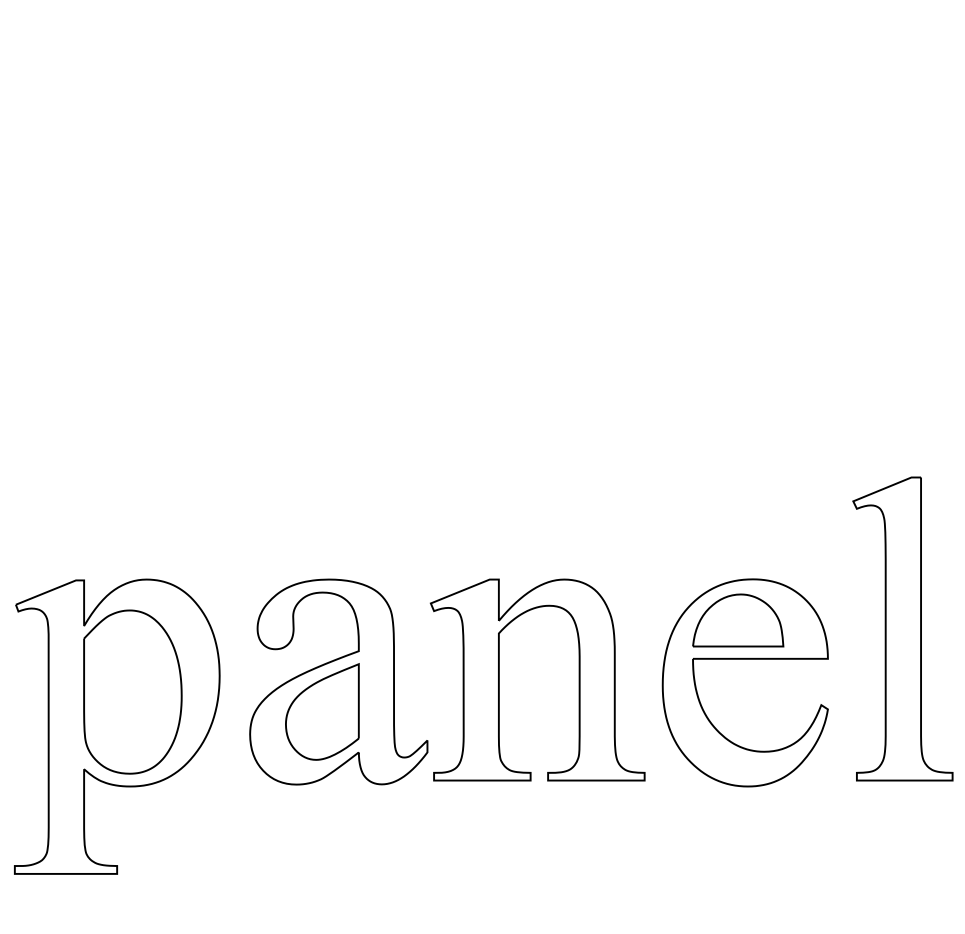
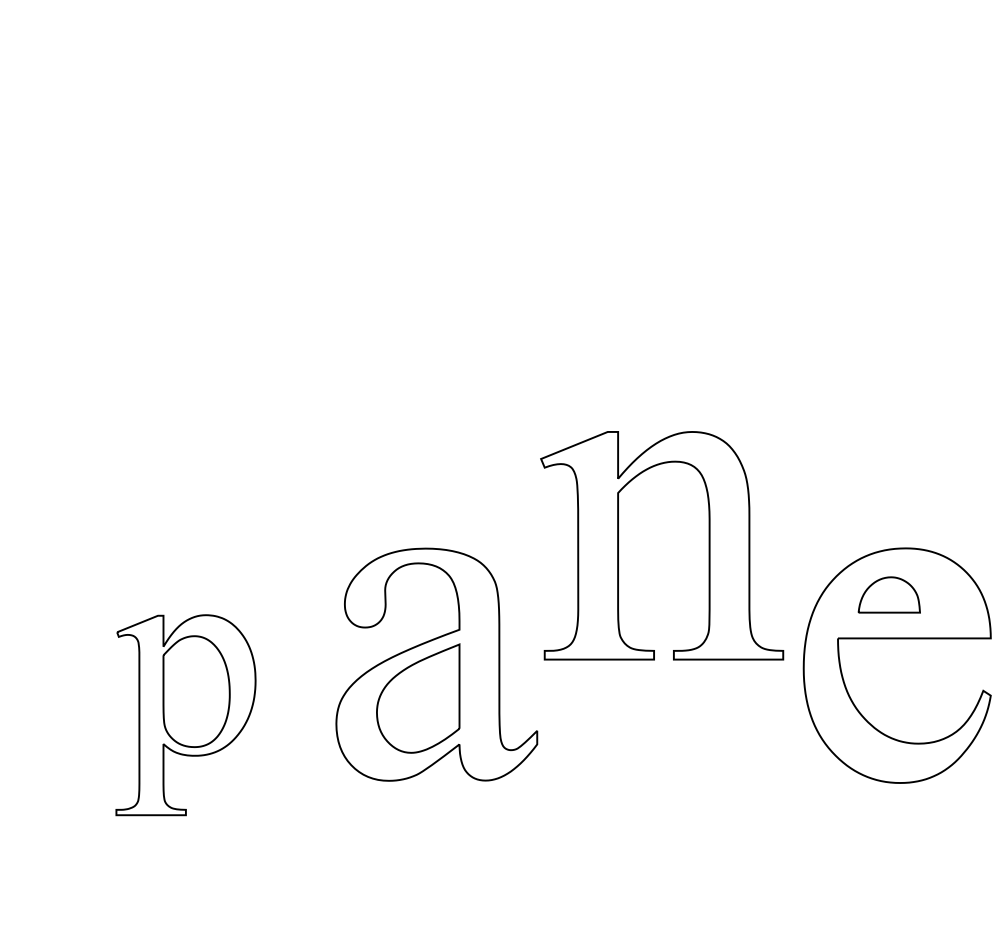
part: (738, 620) -> (889, 594), size x0.6
part: (499, 679) -> (618, 545), moved
part: (117, 726) -> (186, 715), size x0.6

